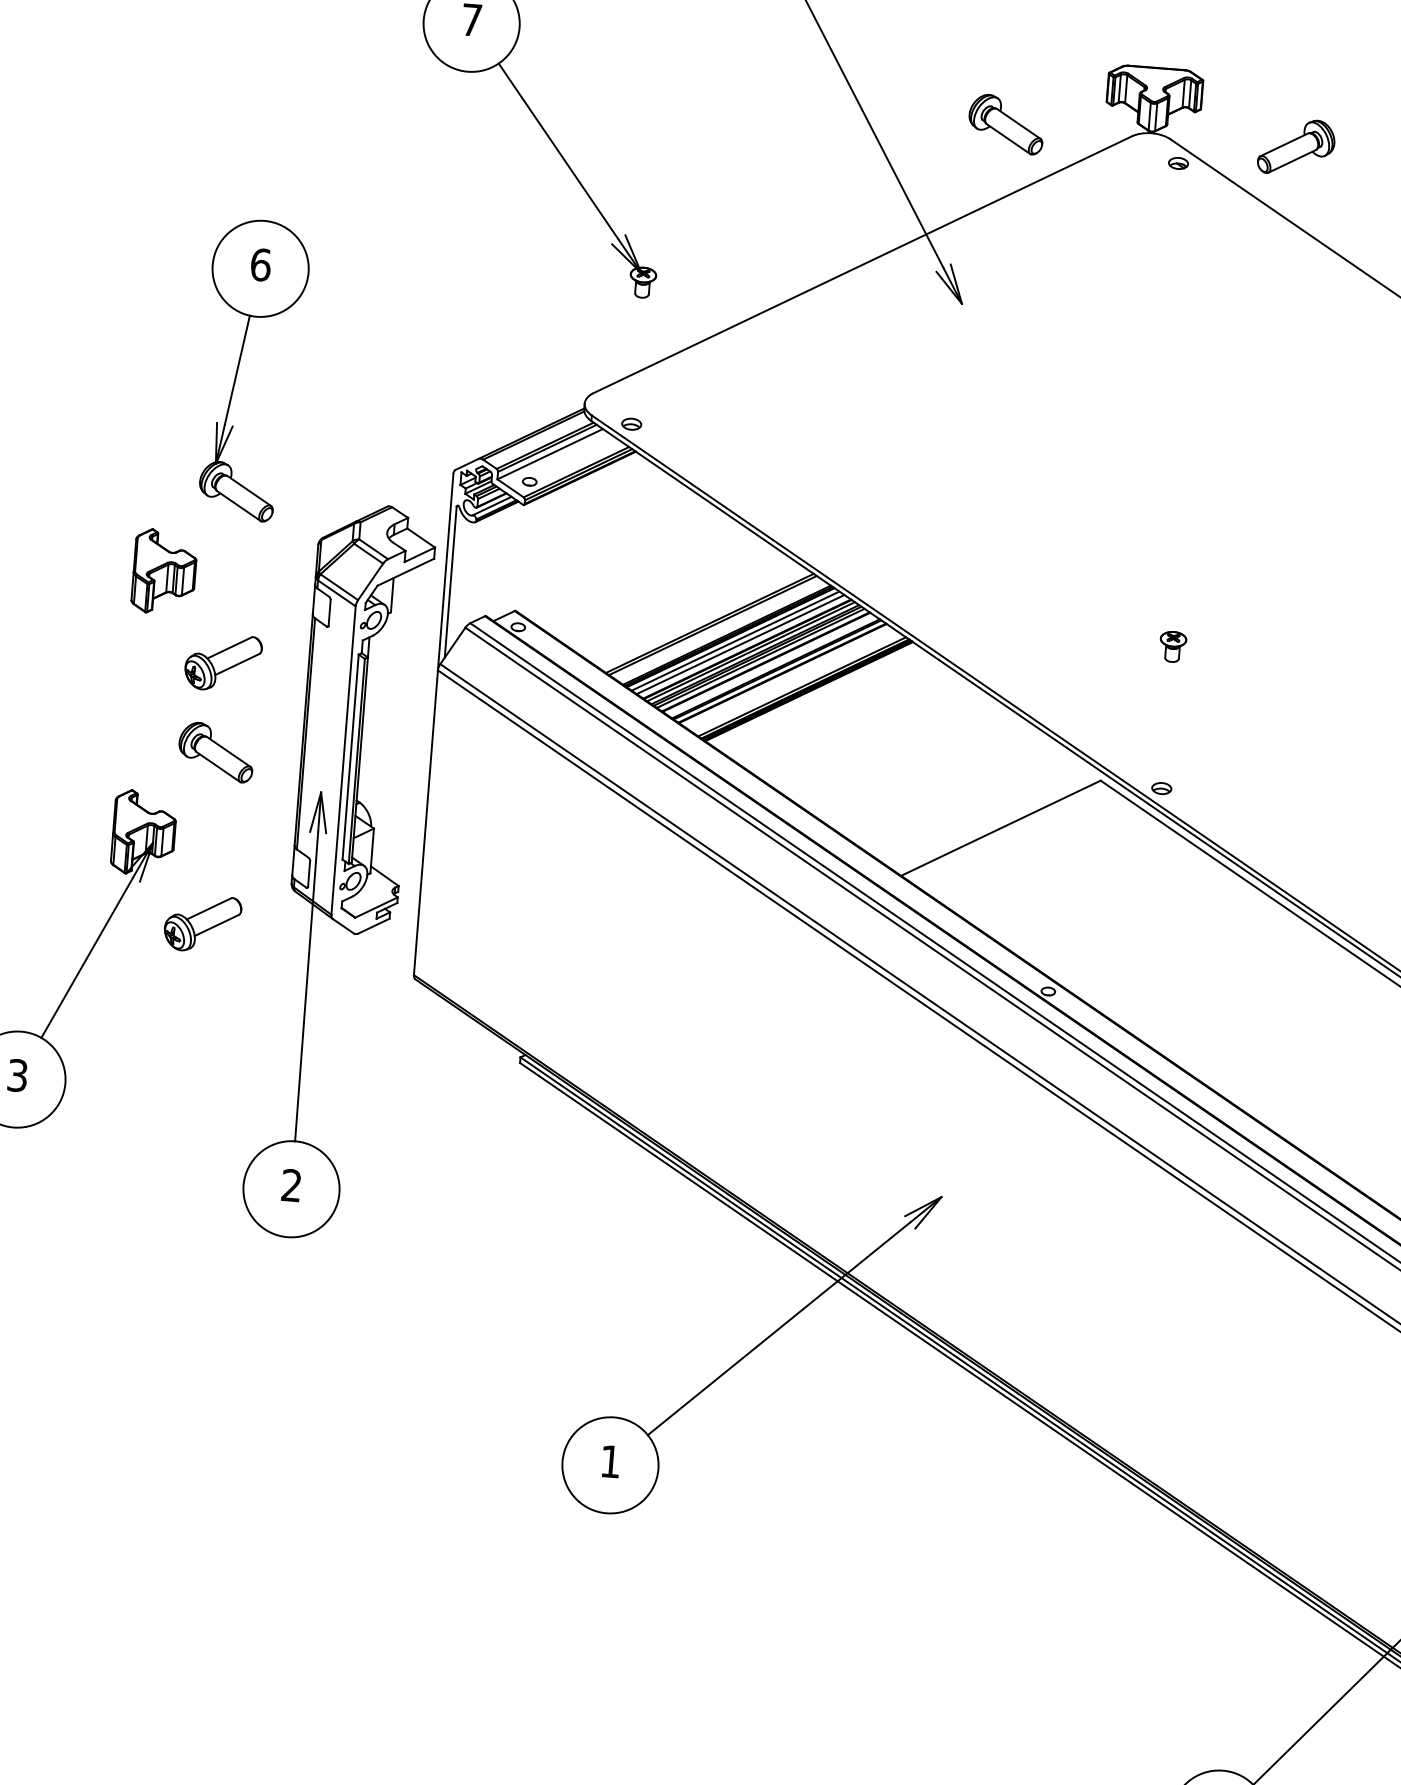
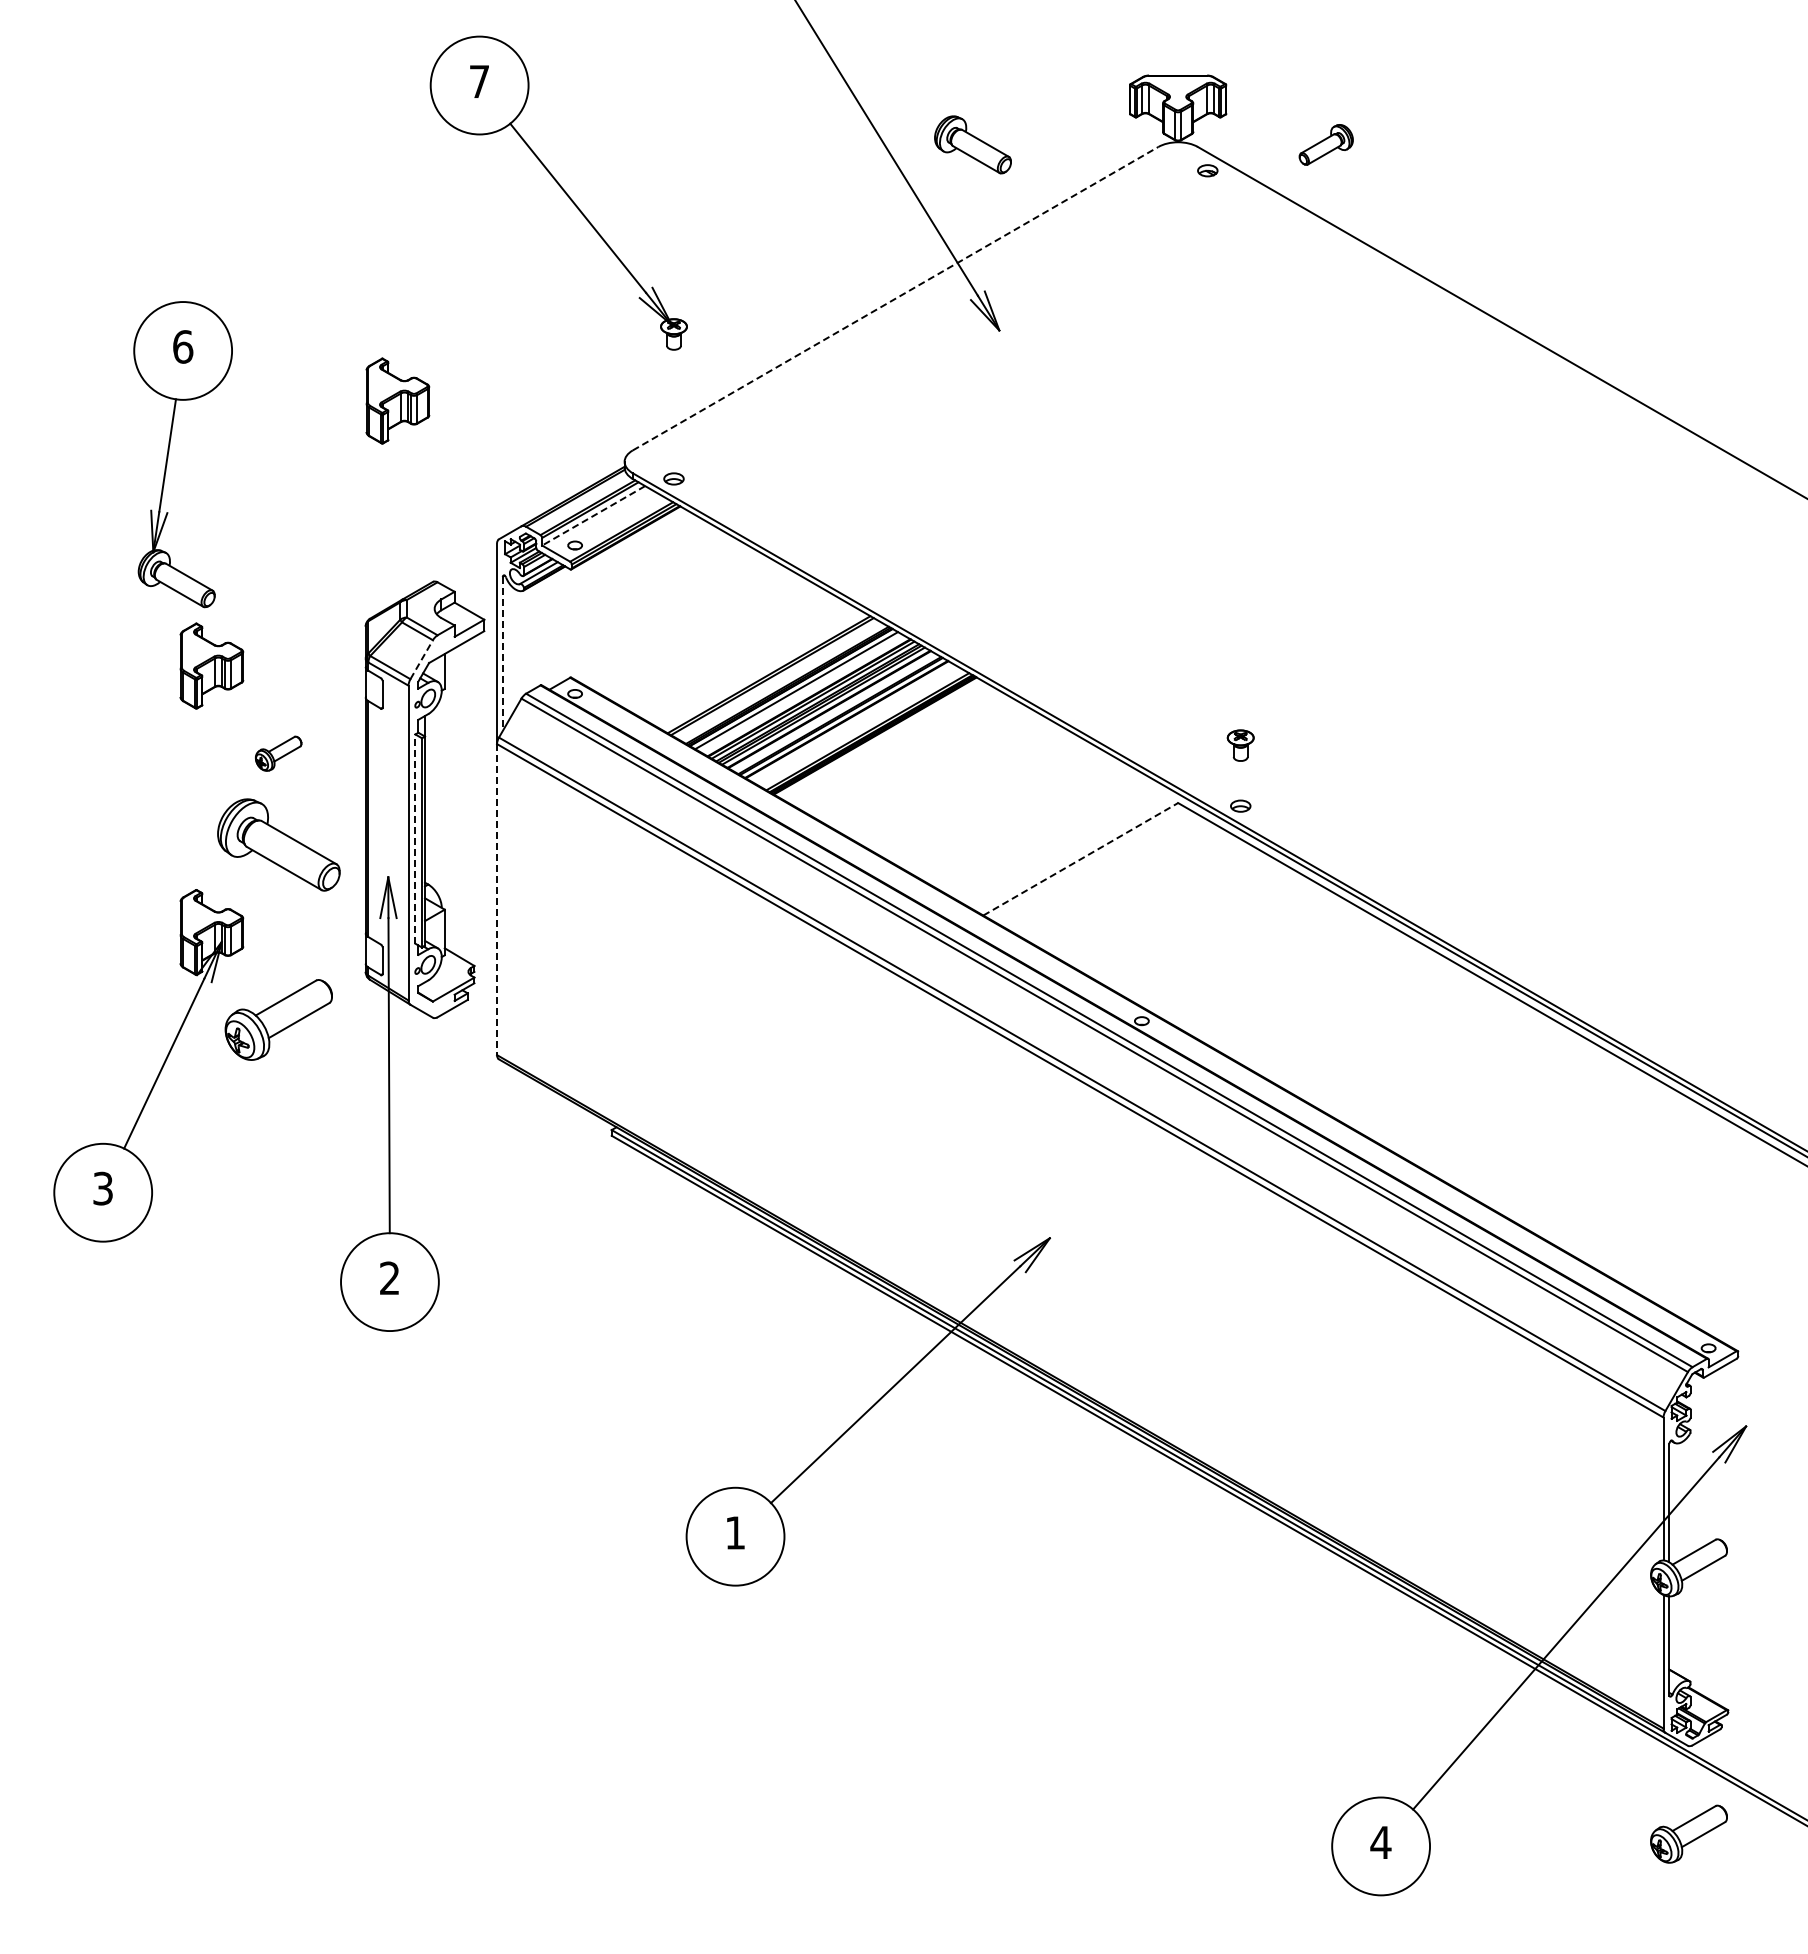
part: (1005, 123) -> (972, 144), moved
part: (1296, 146) -> (1326, 144), size x0.7
line: (863, 264) -> (896, 298), solid -> dashed
part: (366, 326) -> (397, 400), added
part: (239, 366) -> (169, 451), moved
line: (549, 454) -> (593, 516), solid -> dashed
line: (370, 581) -> (421, 659), solid -> dashed
line: (450, 583) -> (502, 654), solid -> dashed
line: (740, 644) -> (801, 693), removed
part: (1172, 646) -> (1240, 745), moved
part: (223, 662) -> (278, 753), size x0.6
part: (216, 751) -> (278, 844), size x1.6
line: (350, 757) -> (415, 839), solid -> dashed
line: (426, 822) -> (497, 899), solid -> dashed
line: (1001, 828) -> (1081, 859), solid -> dashed
part: (202, 923) -> (278, 1019), size x1.4

